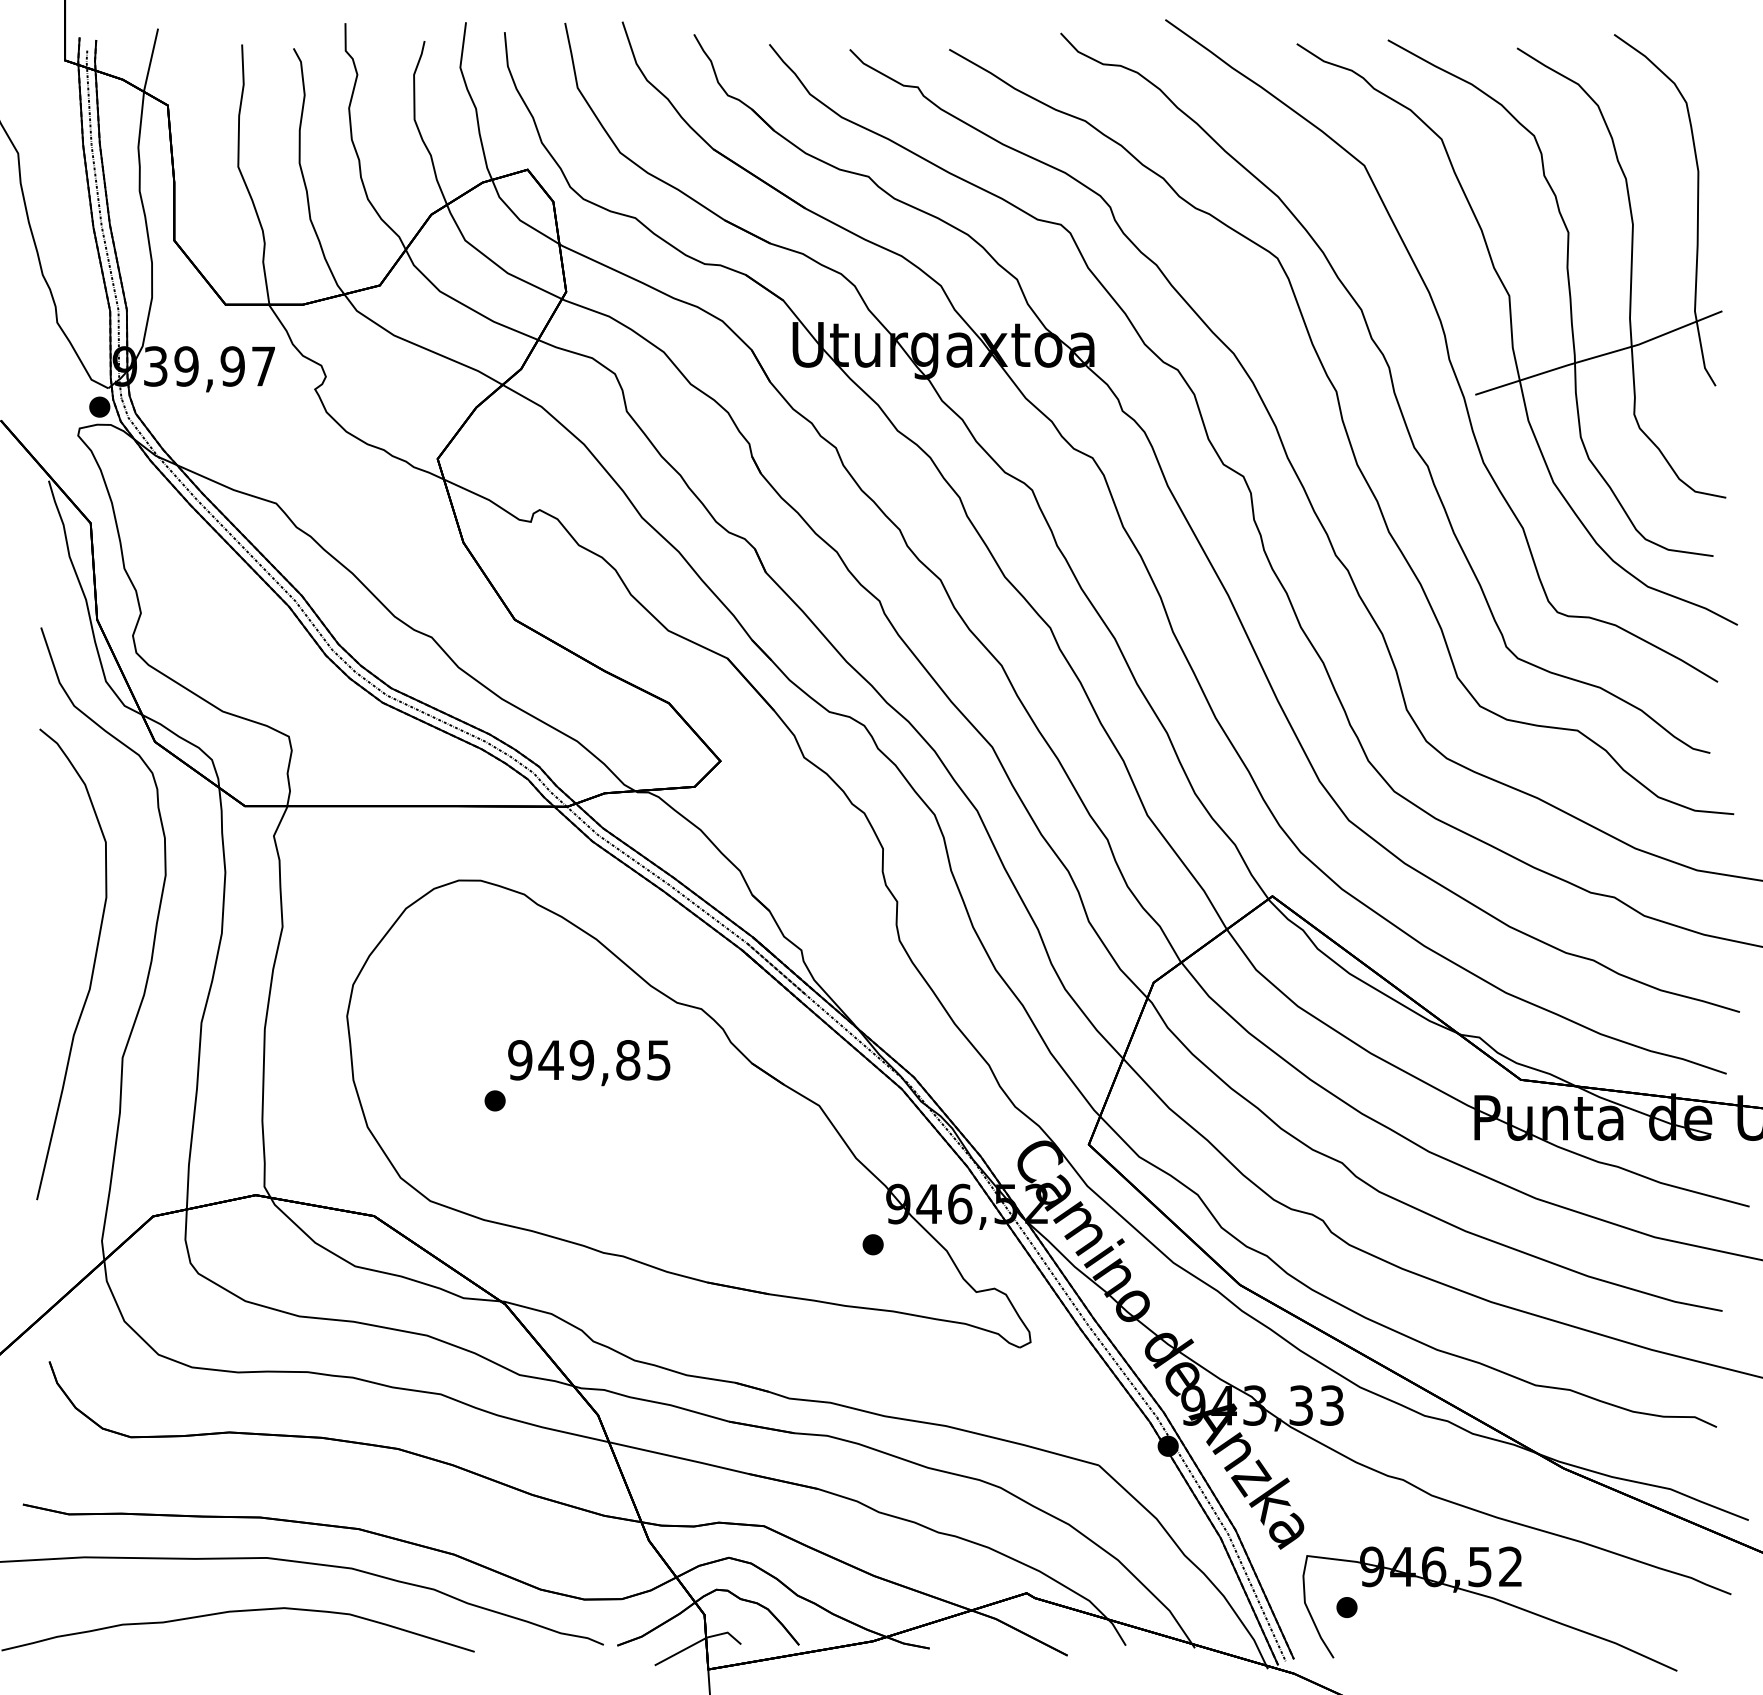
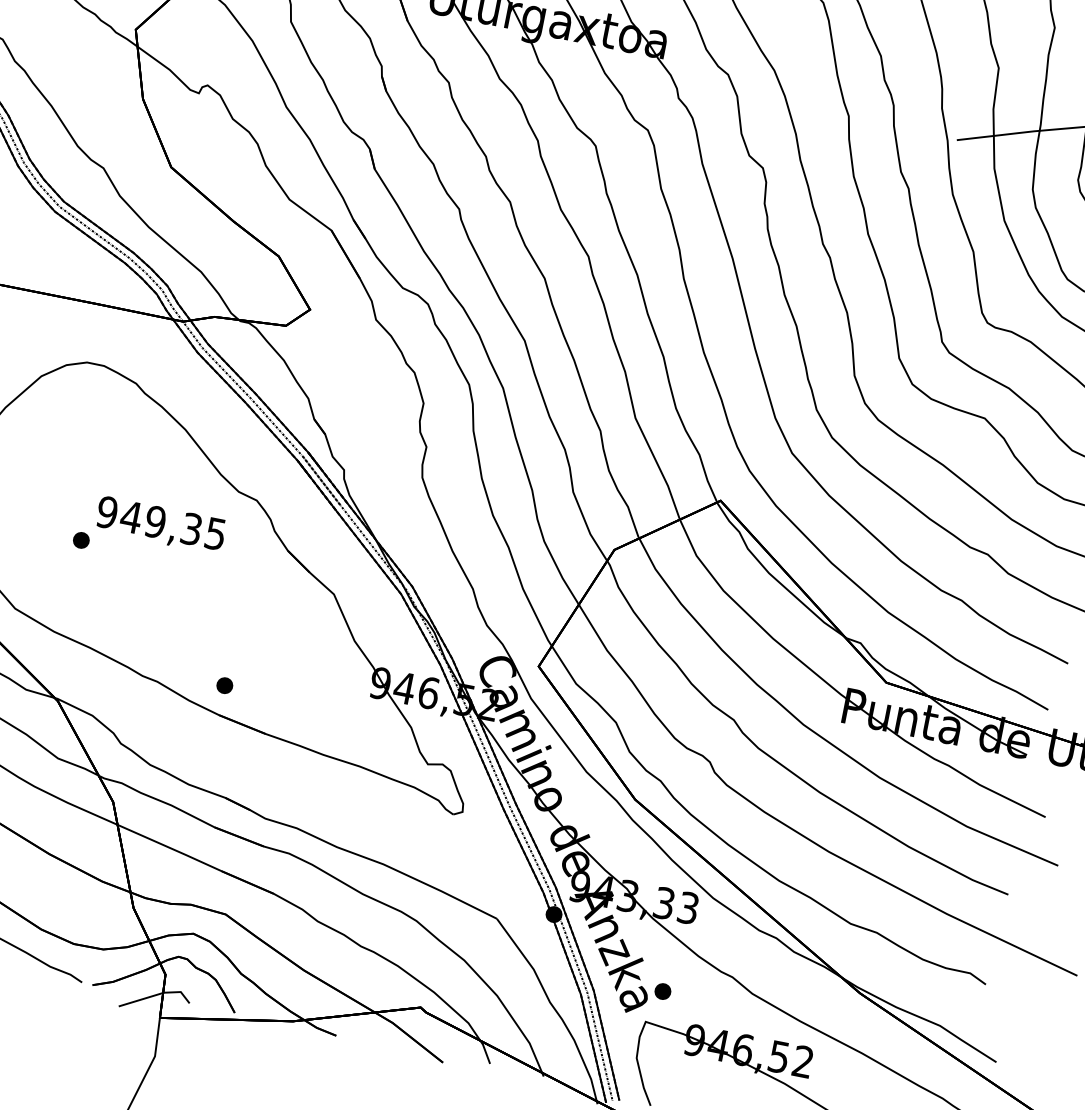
text: (628, 1060) -> (191, 529), 949,85 -> 949,35
part: (872, 1244) -> (224, 685), moved
part: (1346, 1607) -> (662, 991), moved

